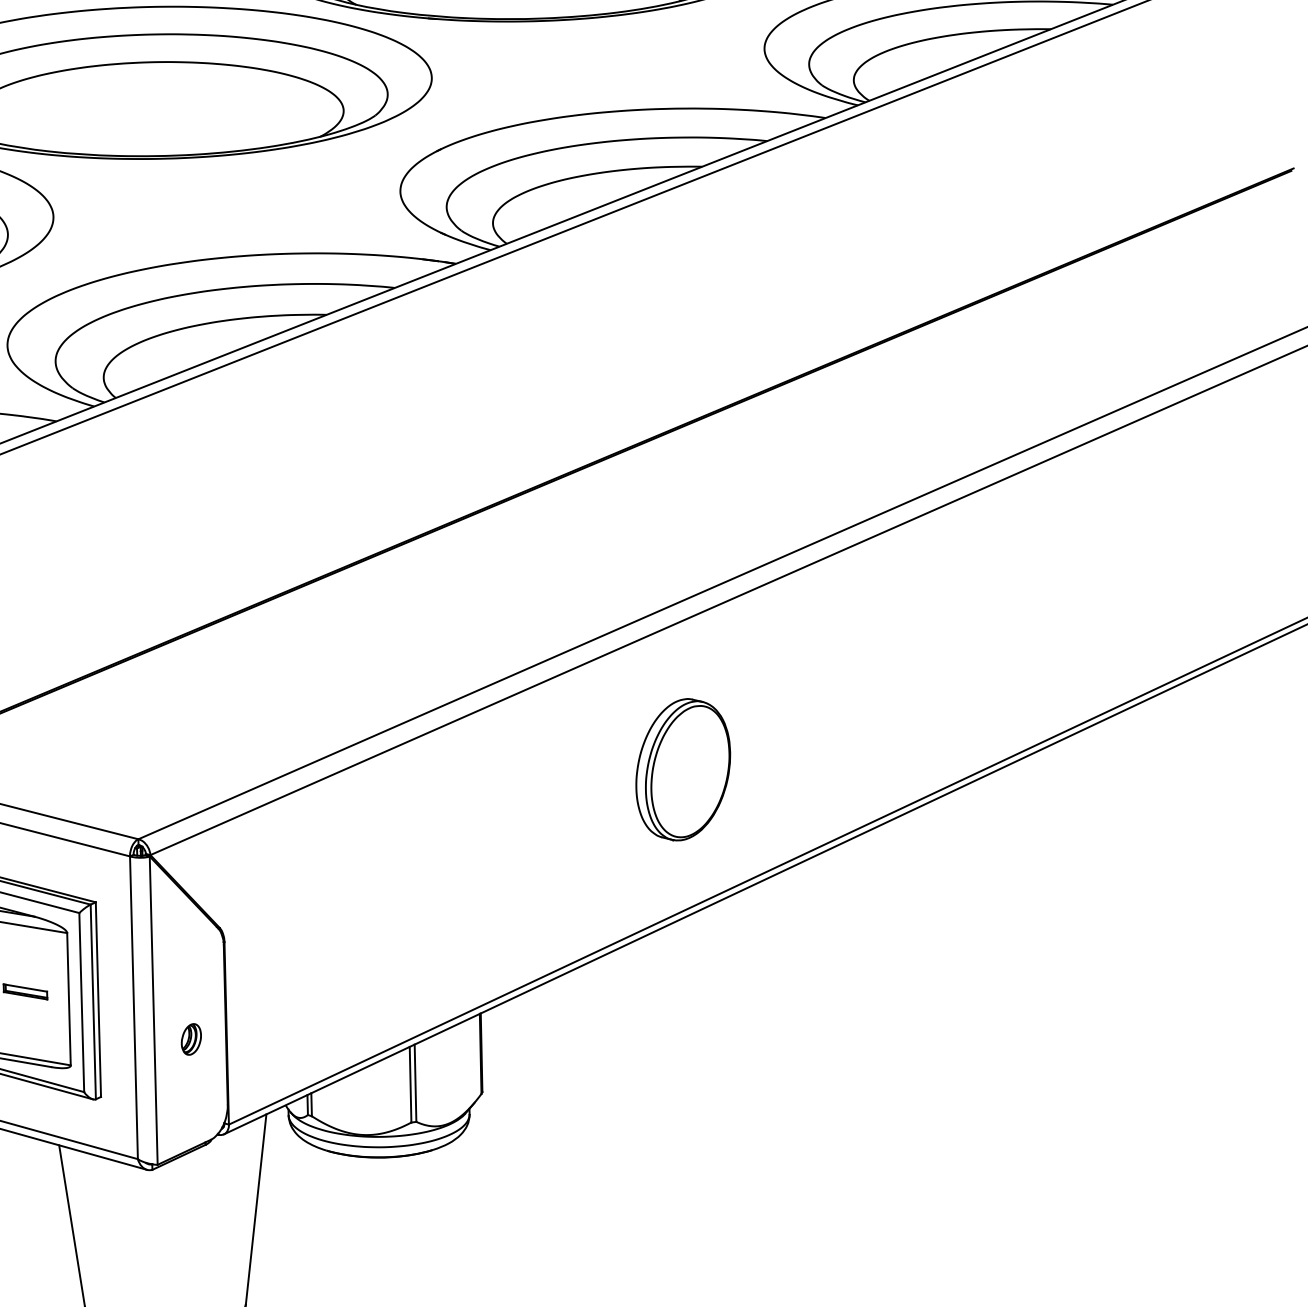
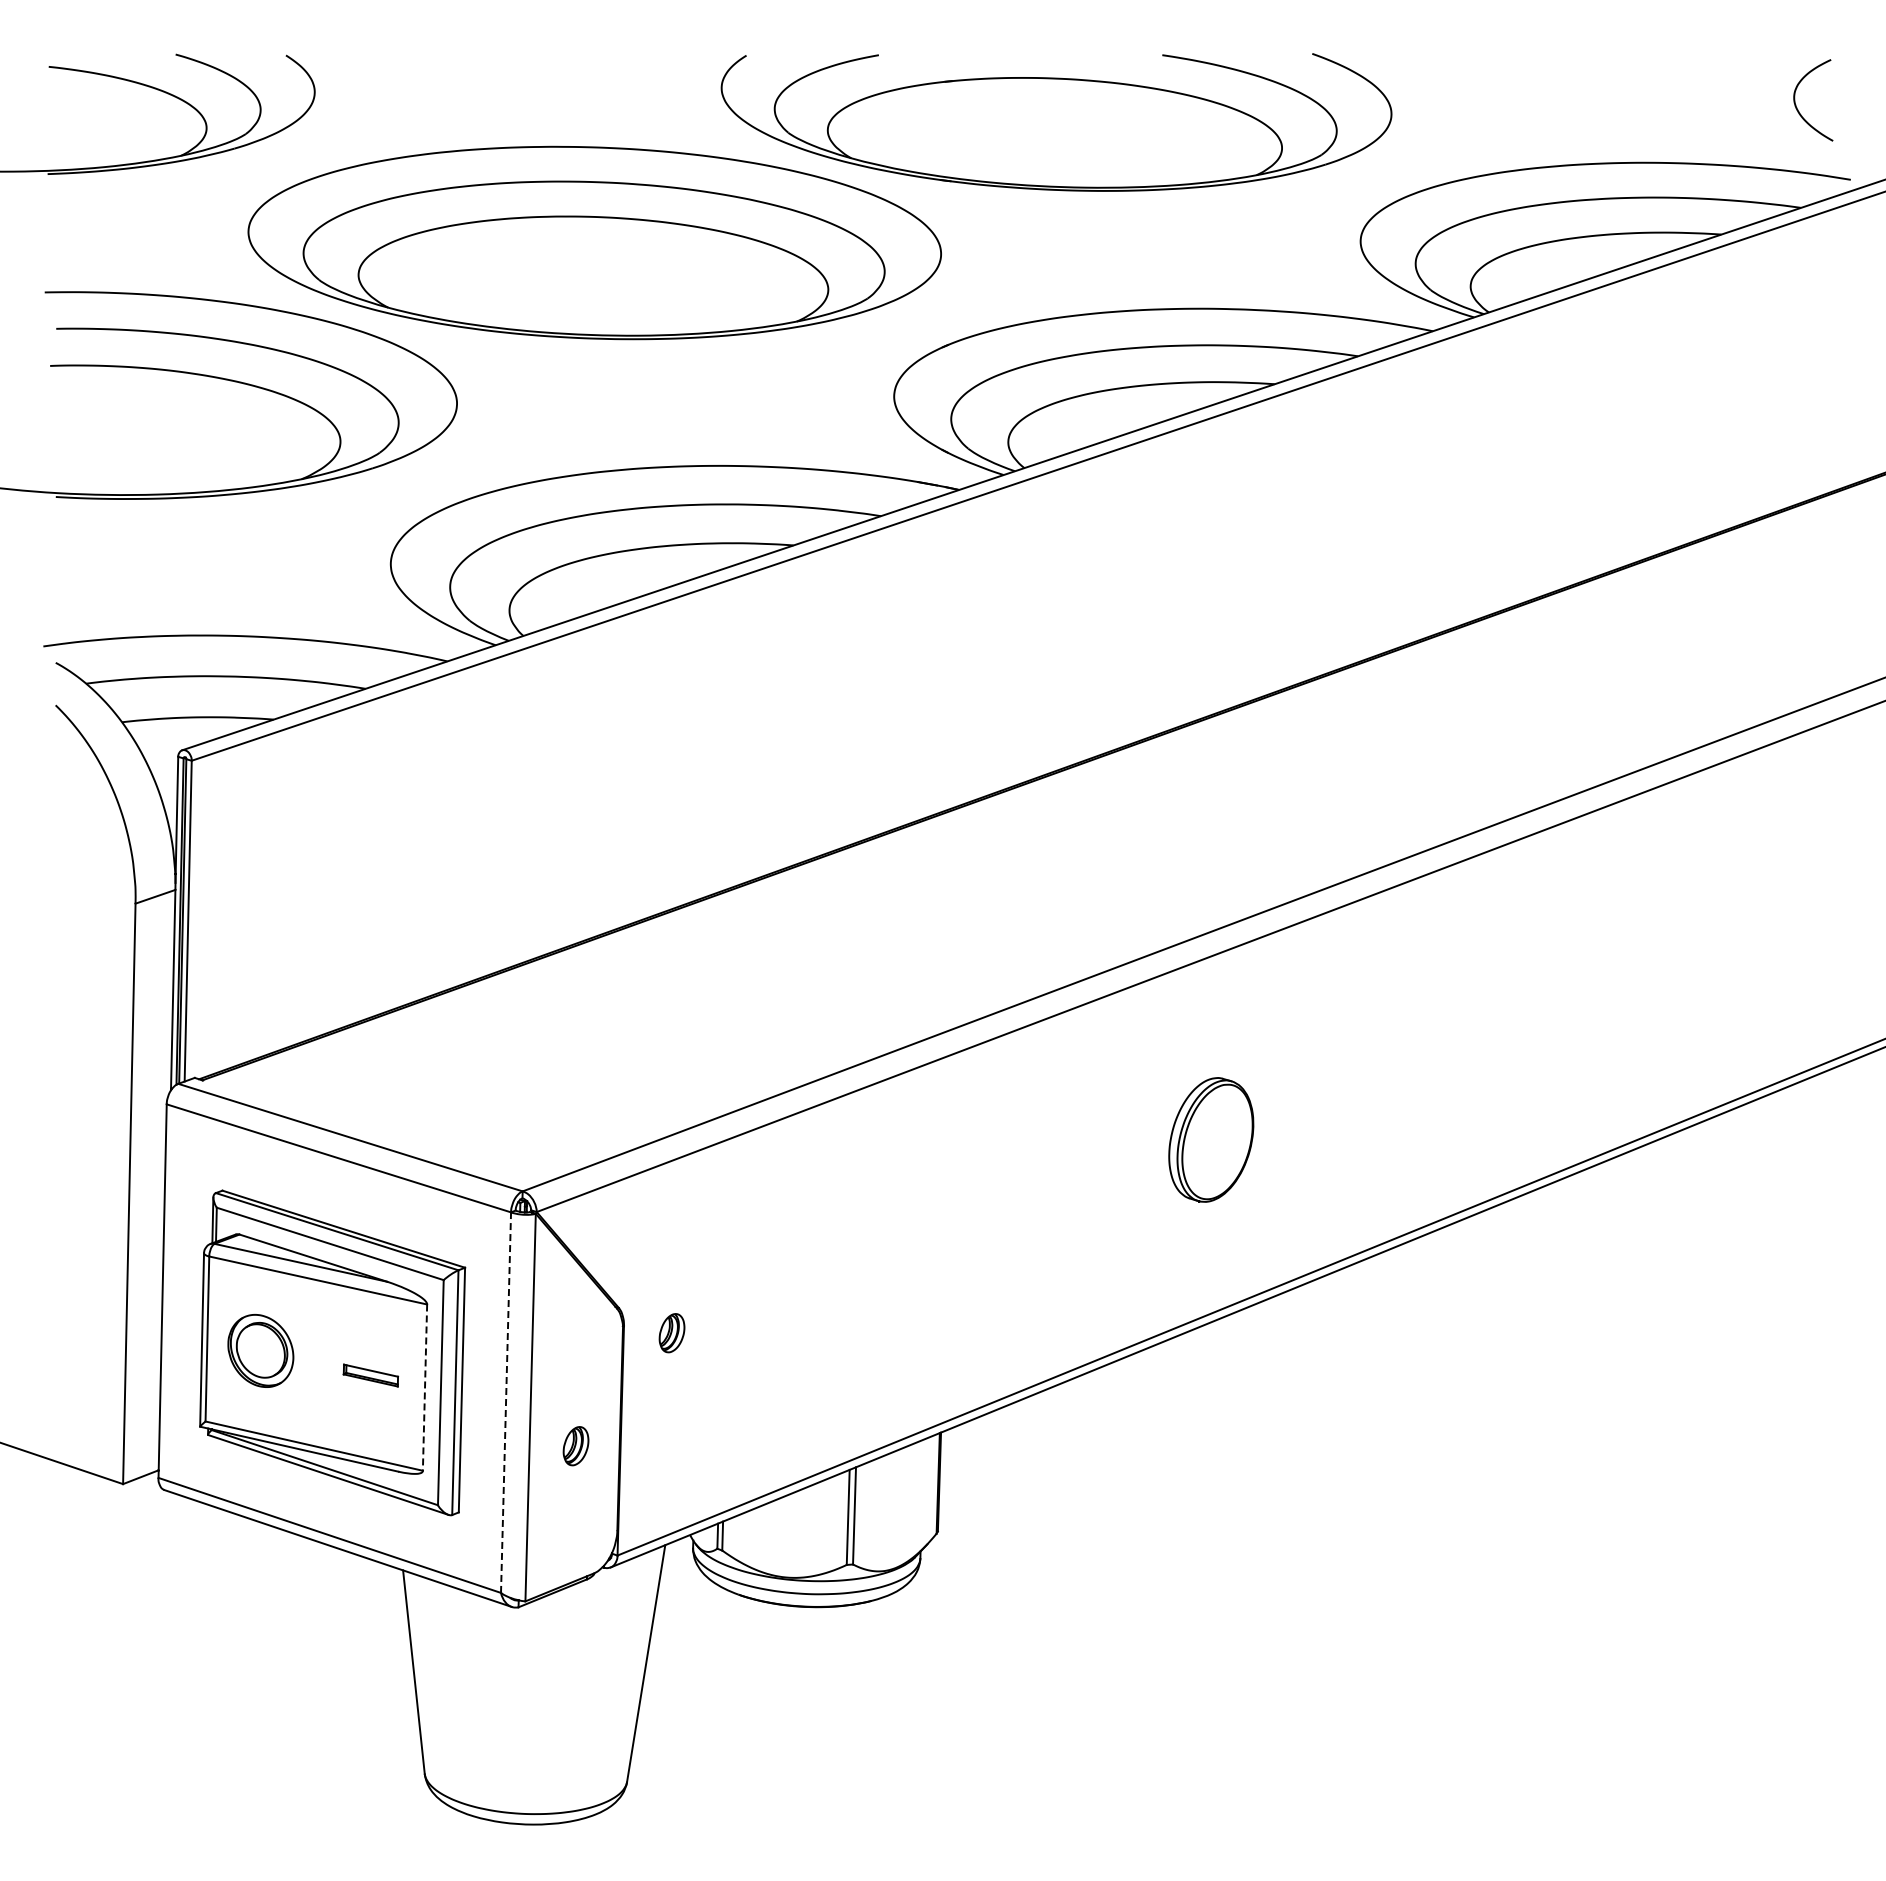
part: (683, 769) -> (1211, 1139), size x0.7
part: (262, 945) -> (671, 1333), added
line: (69, 999) -> (425, 1388), solid -> dashed
line: (134, 1007) -> (506, 1402), solid -> dashed

